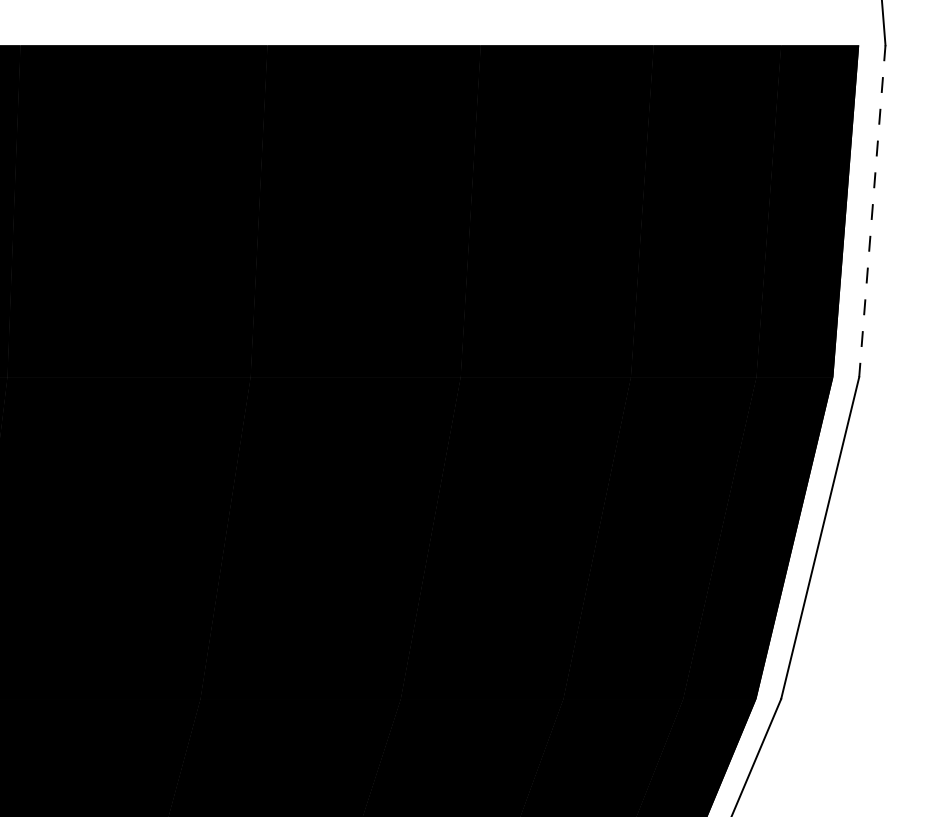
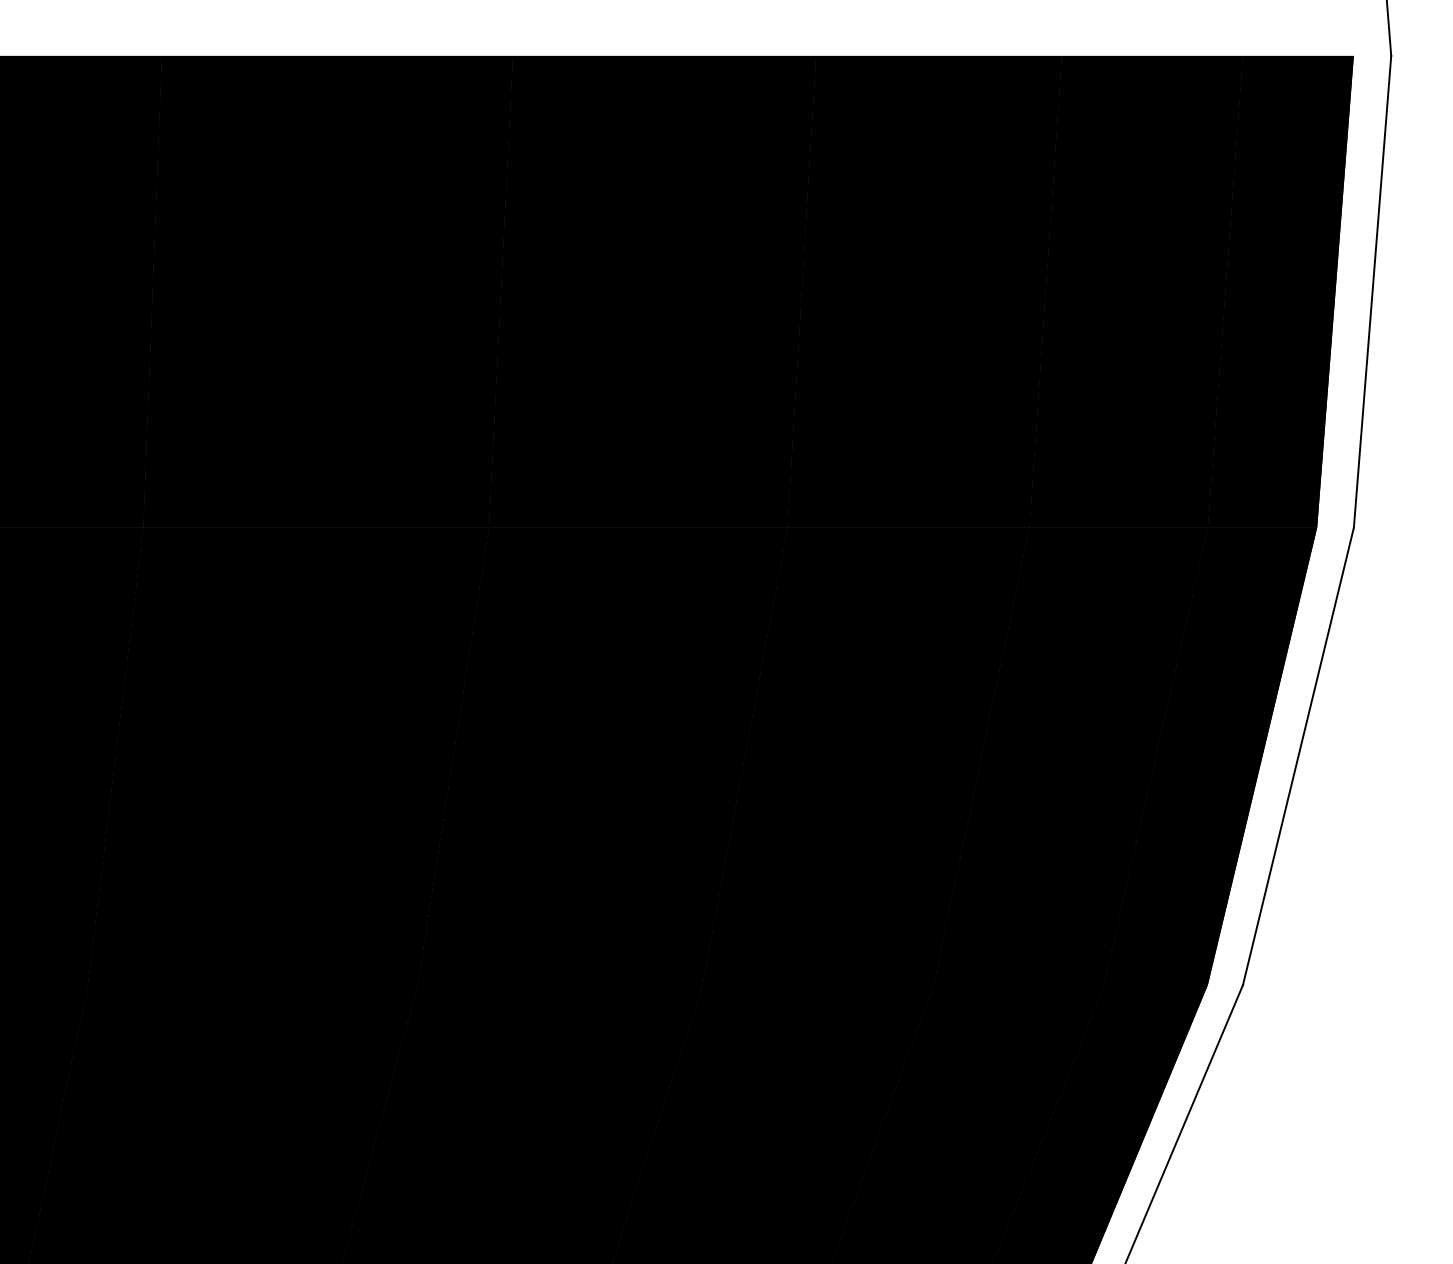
line: (872, 211) -> (1372, 291), dashed -> solid

